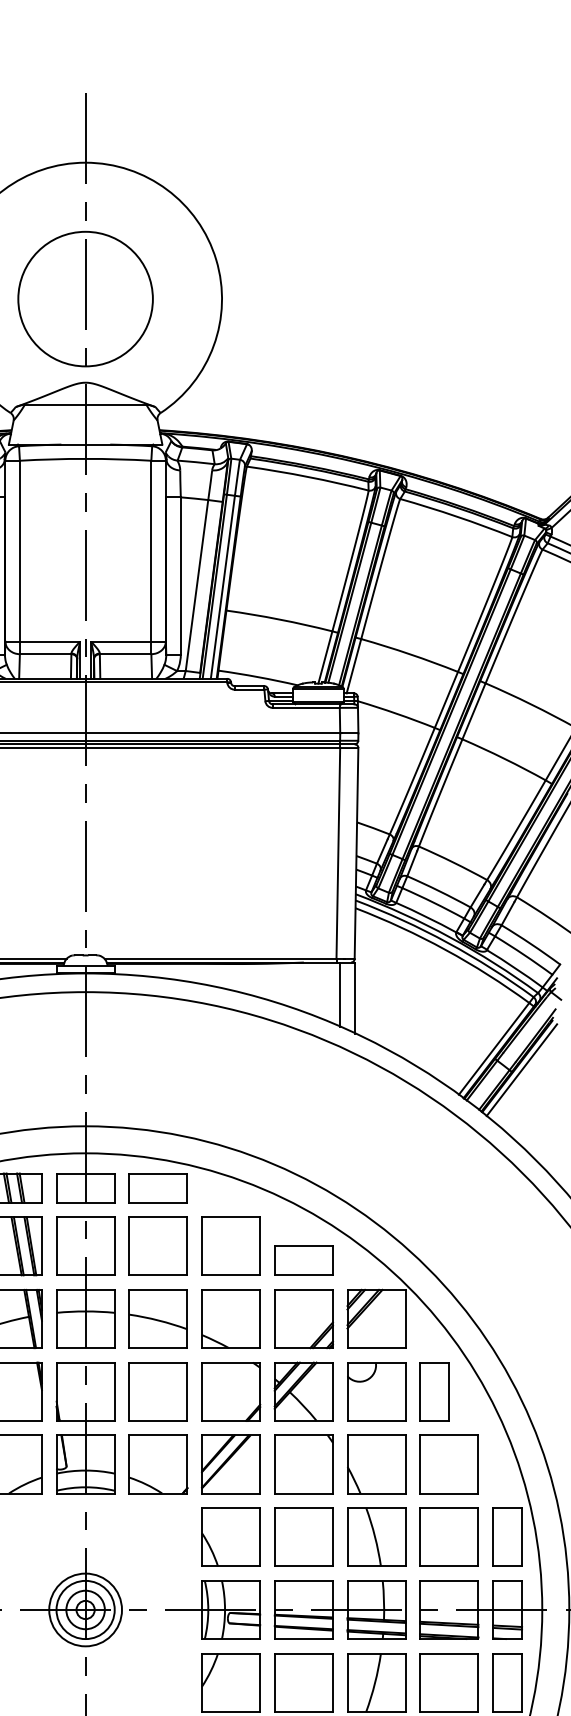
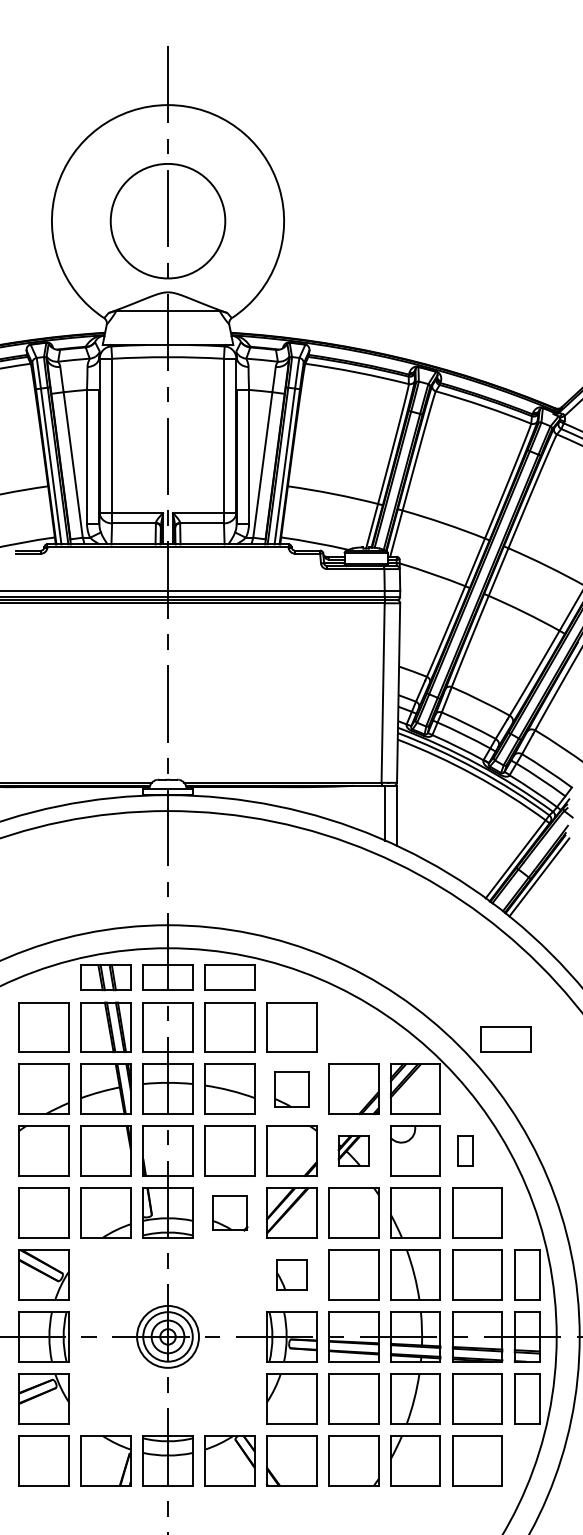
part: (303, 1260) -> (505, 1039), moved
part: (230, 1318) -> (291, 1088), size x0.7
part: (303, 1390) -> (353, 1150), size x0.6
part: (435, 1390) -> (465, 1150), size x0.6
part: (157, 1463) -> (229, 1212), size x0.7
part: (230, 1536) -> (291, 1274), size x0.6

